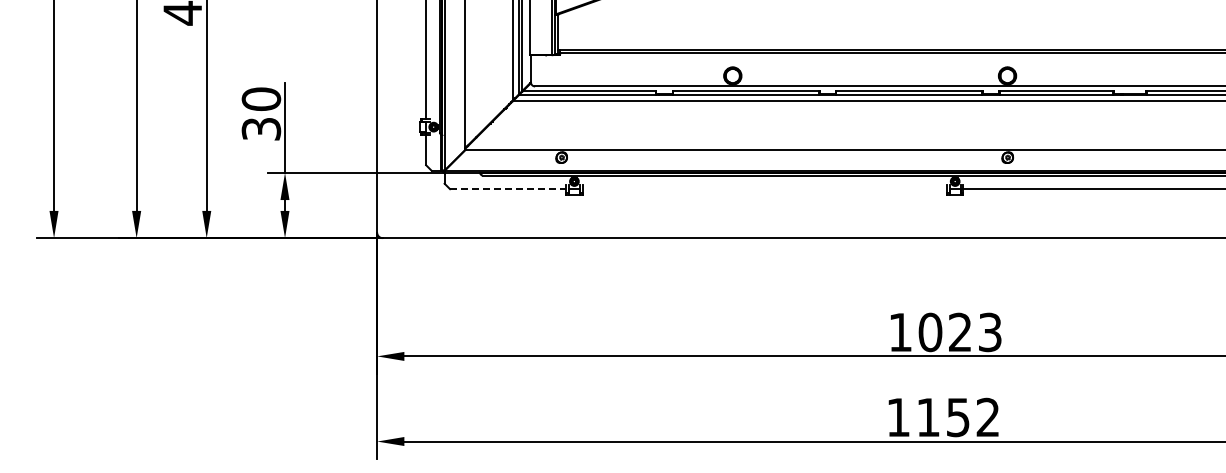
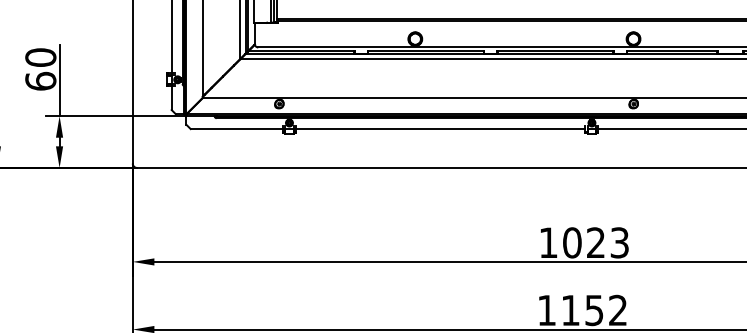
text: (261, 128) -> (40, 80), 30 -> 60
line: (508, 189) -> (237, 129), dashed -> solid
line: (764, 189) -> (440, 129), added

